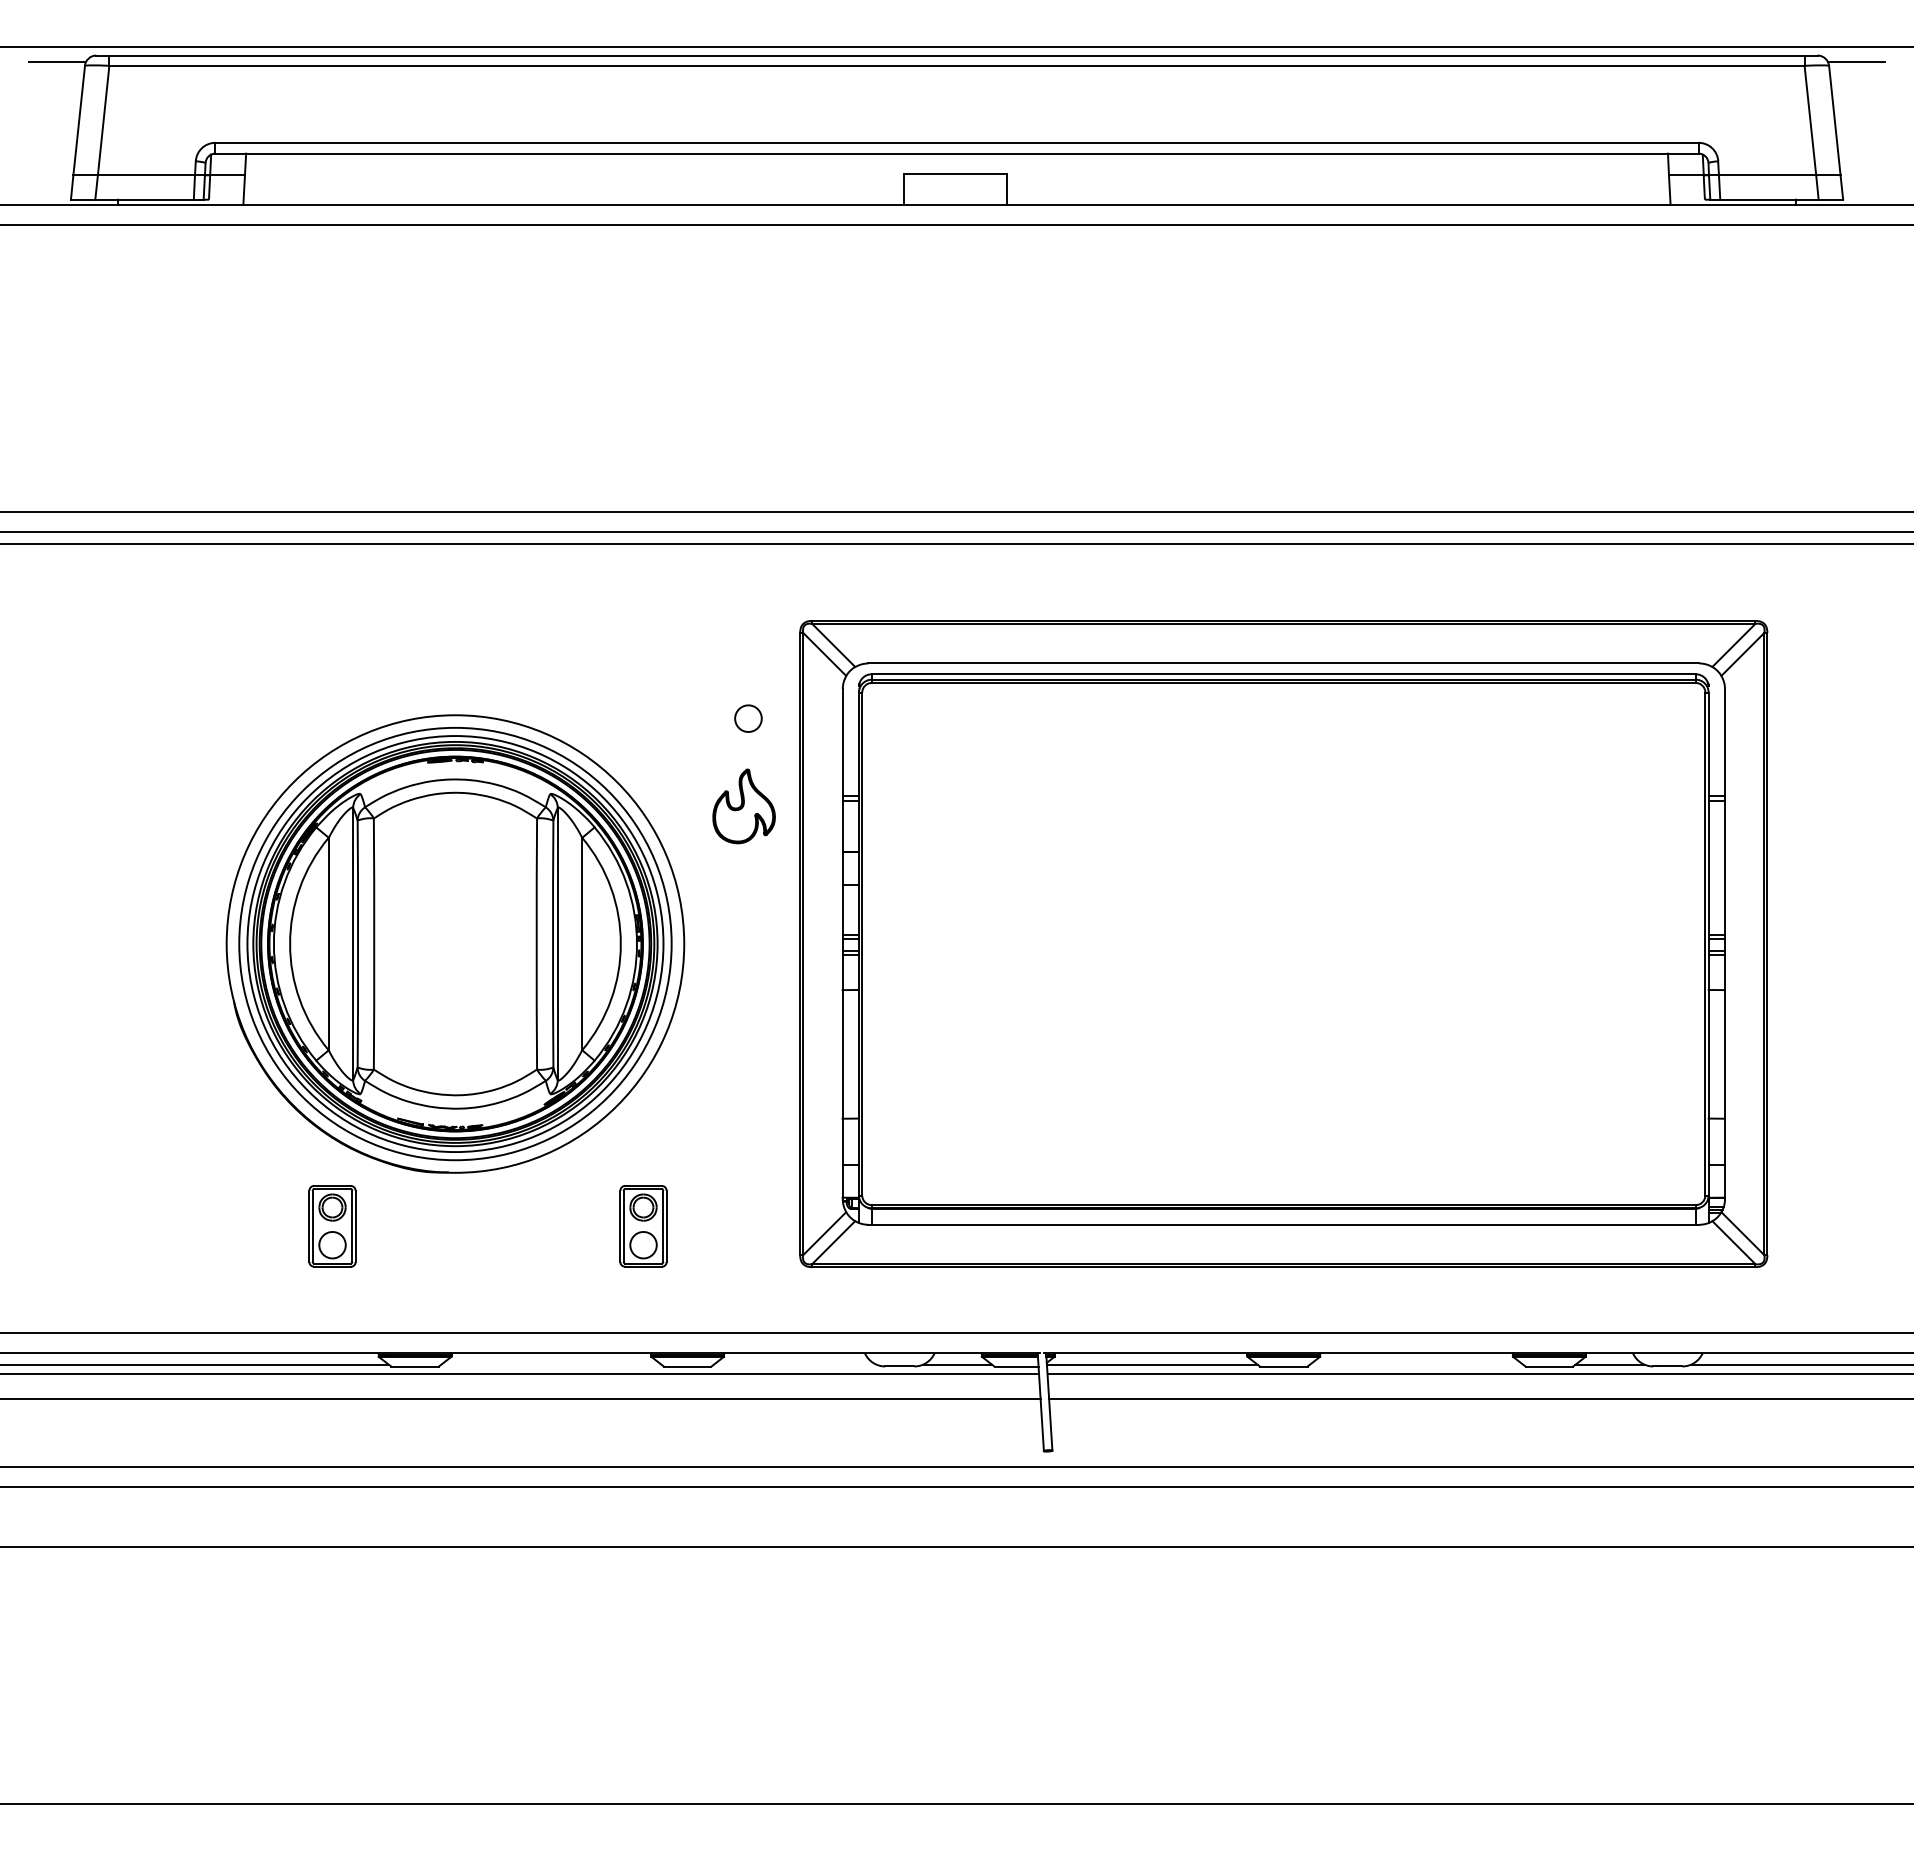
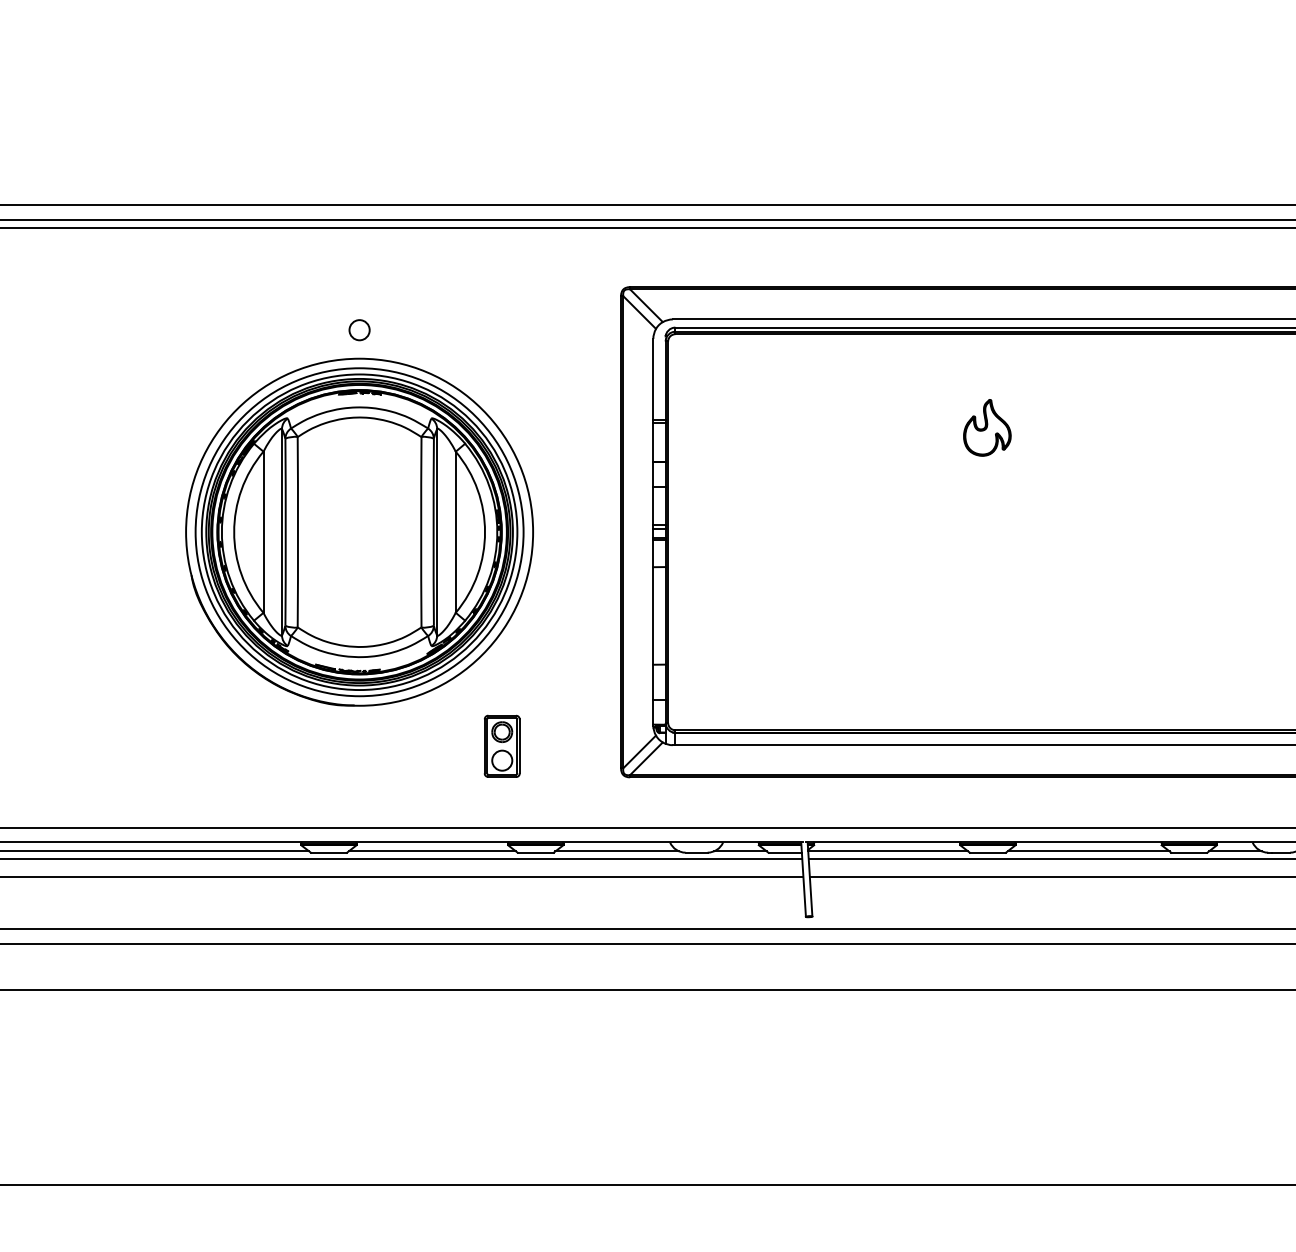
circle: (748, 718) -> (359, 330), moved
part: (743, 806) -> (986, 427), moved
part: (332, 1226) -> (266, 746), removed
line: (551, 1364) -> (432, 851), added
line: (794, 1364) -> (616, 851), added
line: (1416, 1364) -> (1088, 851), added

